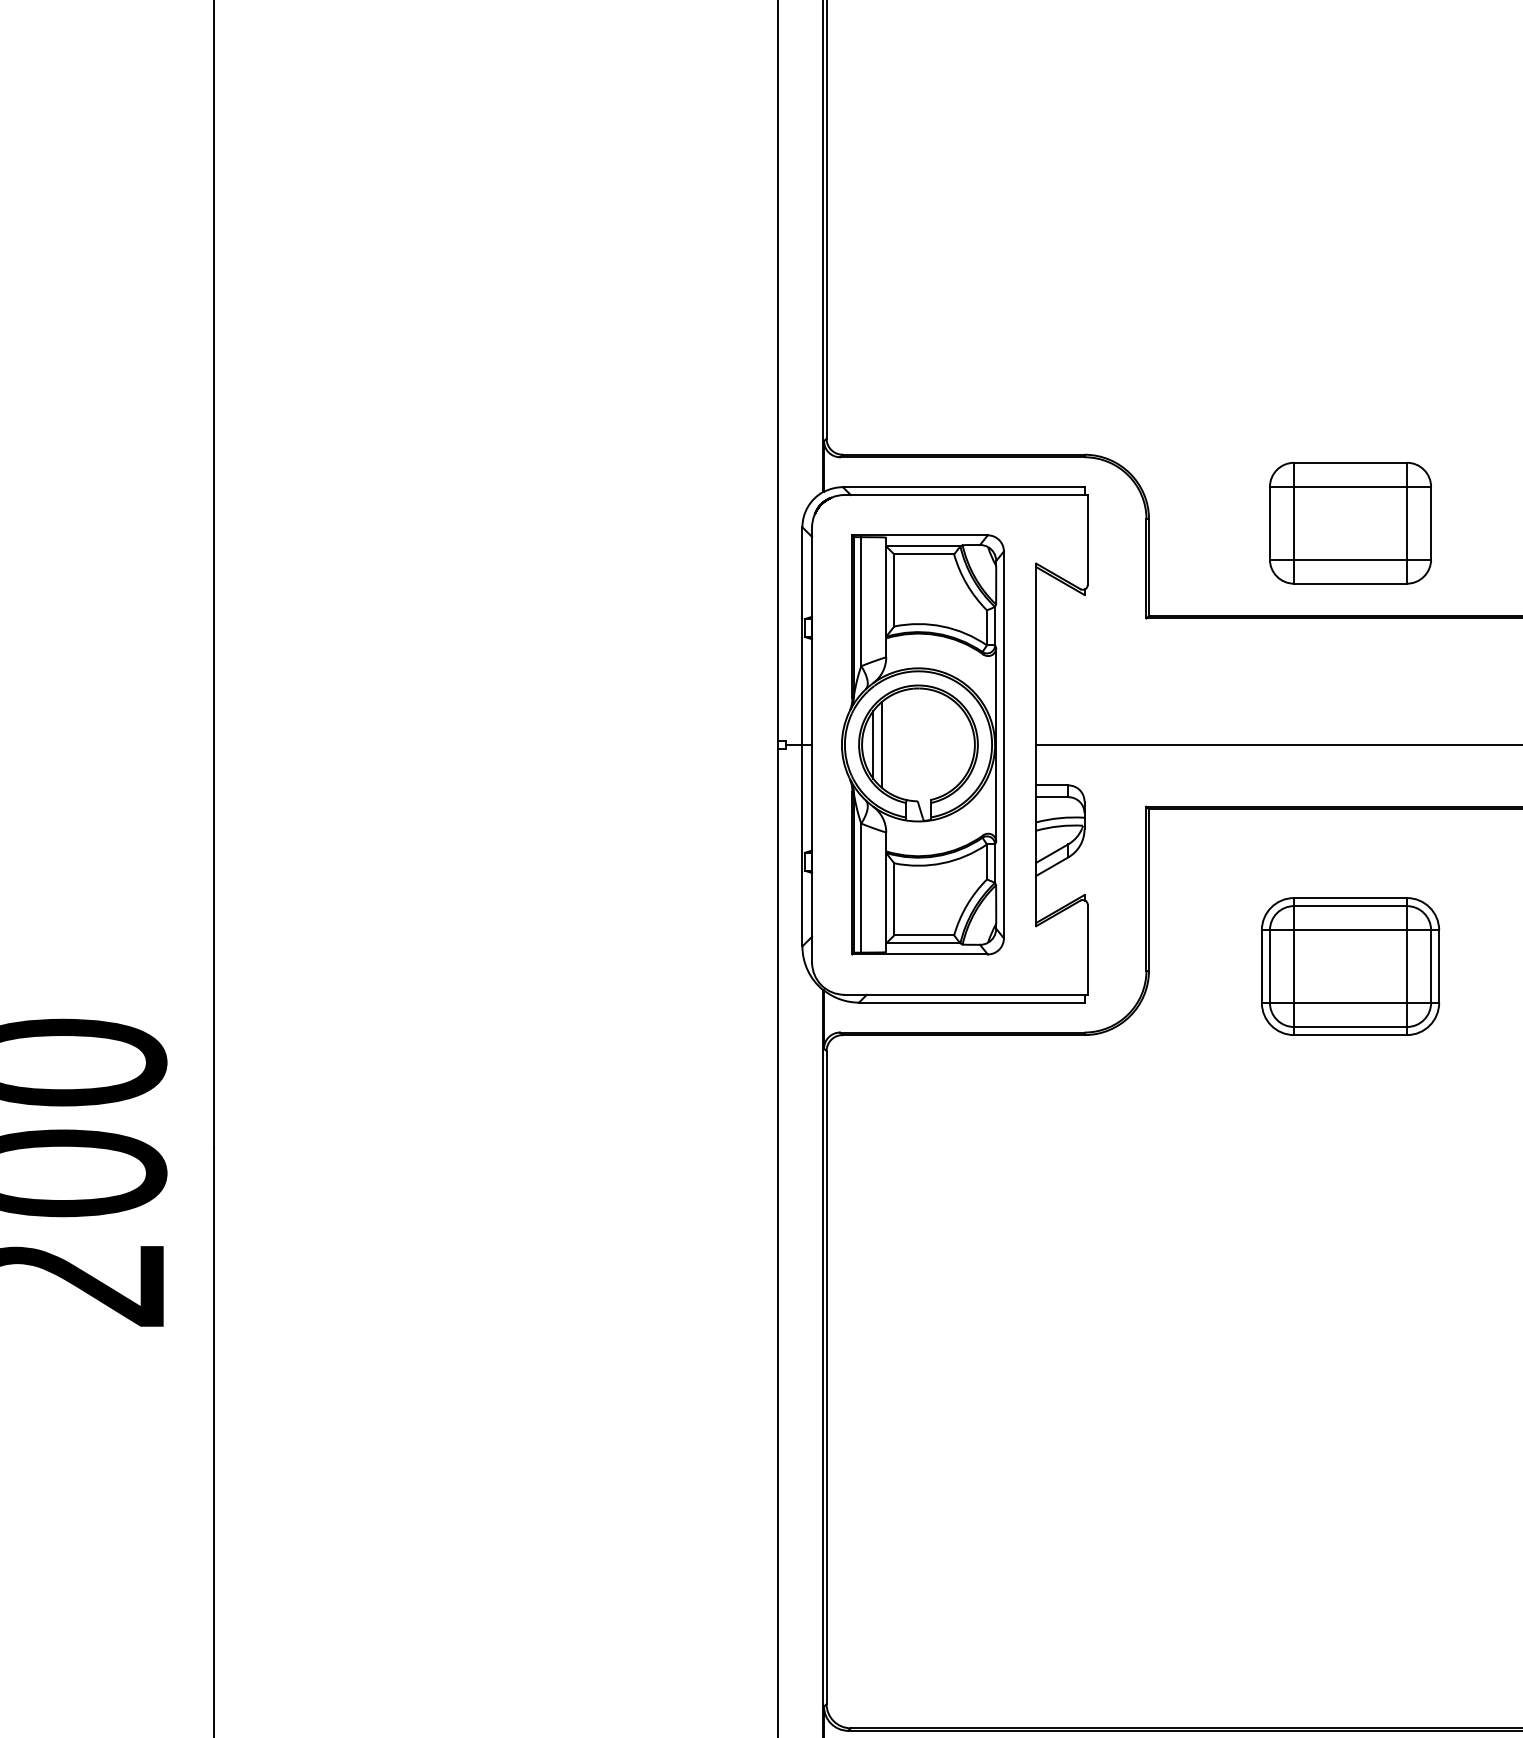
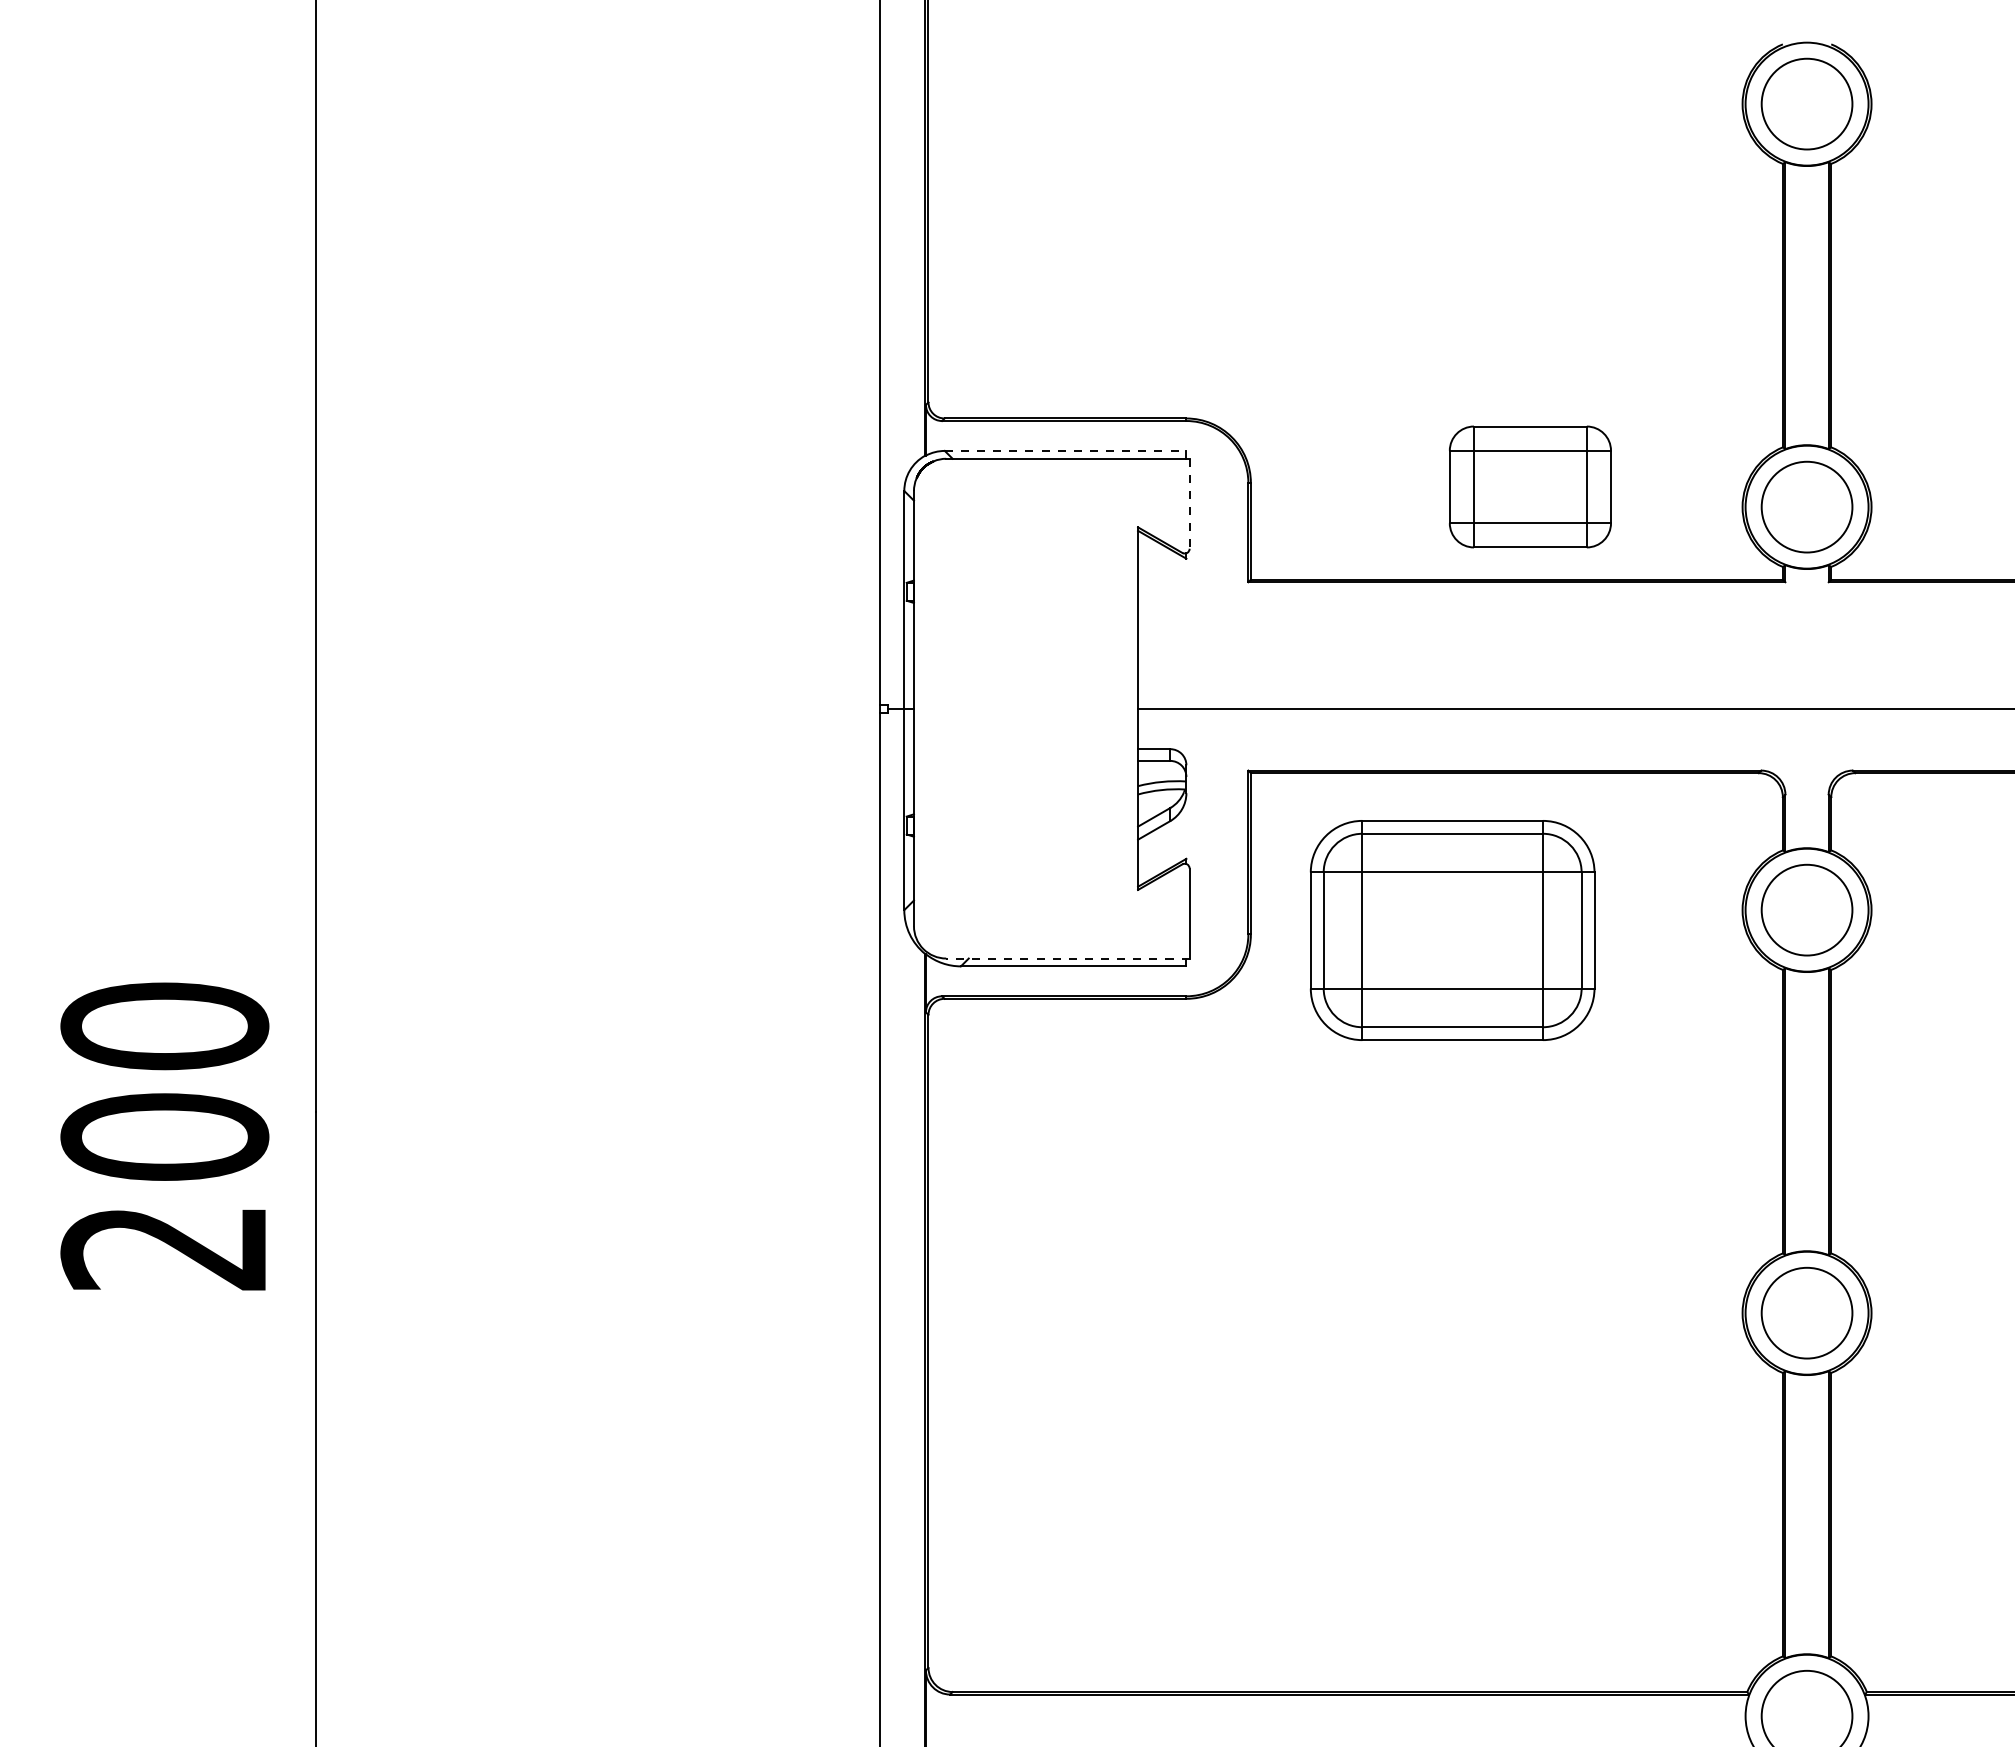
line: (963, 486) -> (1065, 450), solid -> dashed
part: (1350, 522) -> (1530, 486), moved
line: (1087, 539) -> (1189, 503), solid -> dashed
part: (922, 744) -> (1024, 708), removed
part: (1349, 965) -> (1451, 929), size x1.6
line: (965, 994) -> (1067, 958), solid -> dashed

